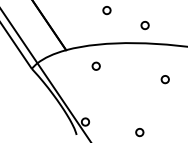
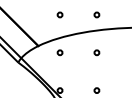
circle: (144, 24) -> (96, 14), moved
circle: (164, 79) -> (96, 52), moved

